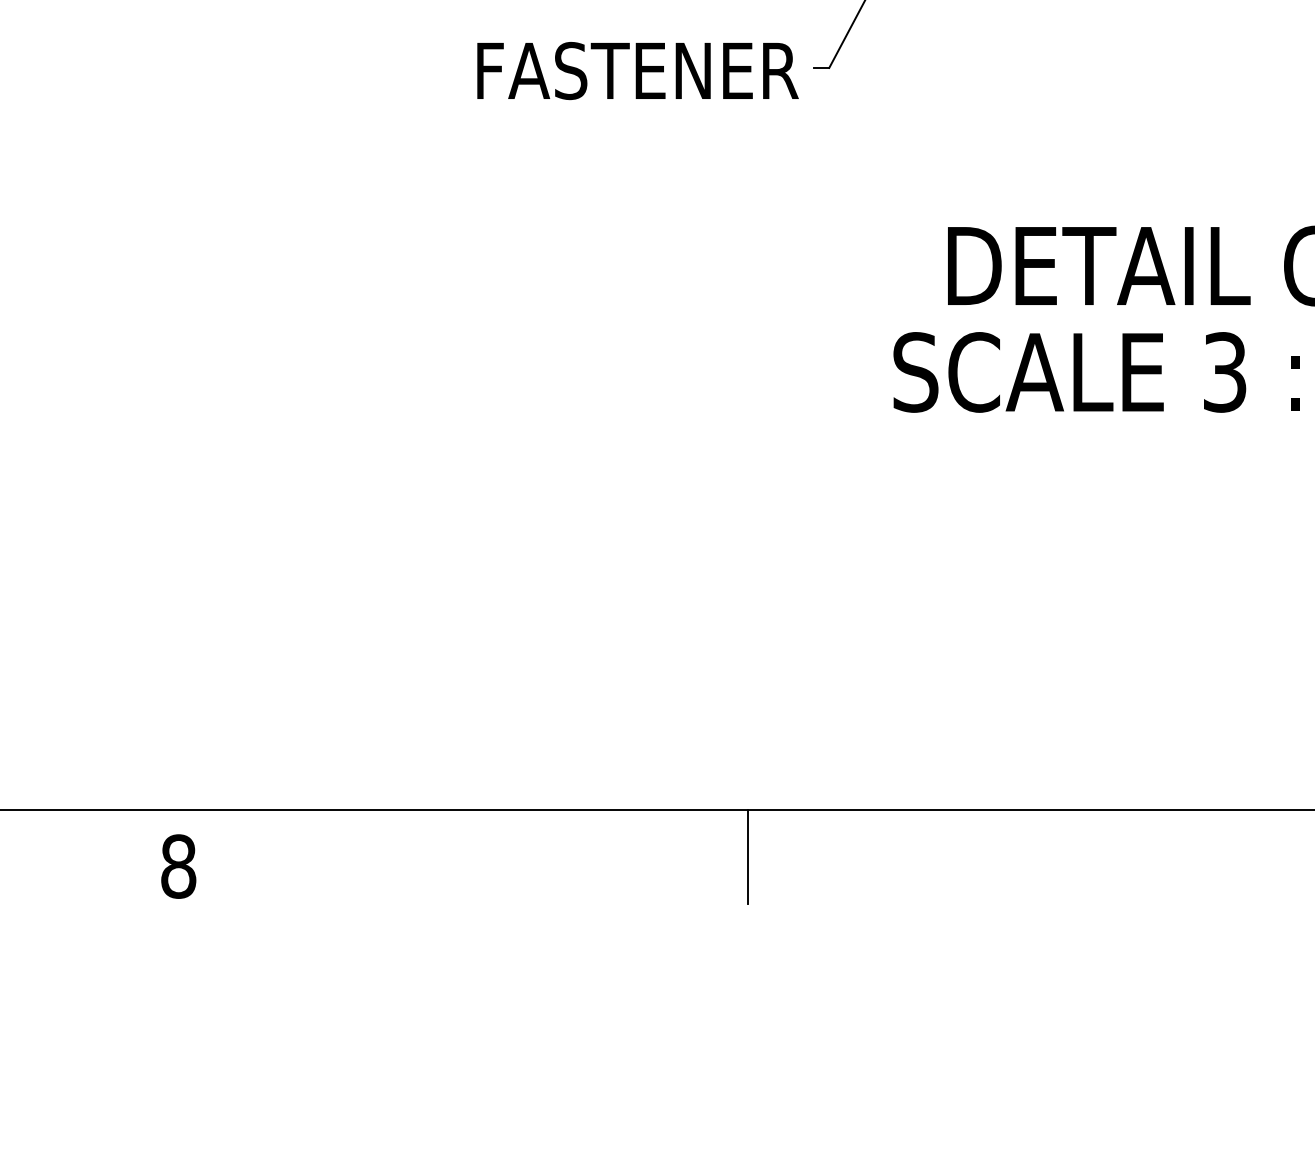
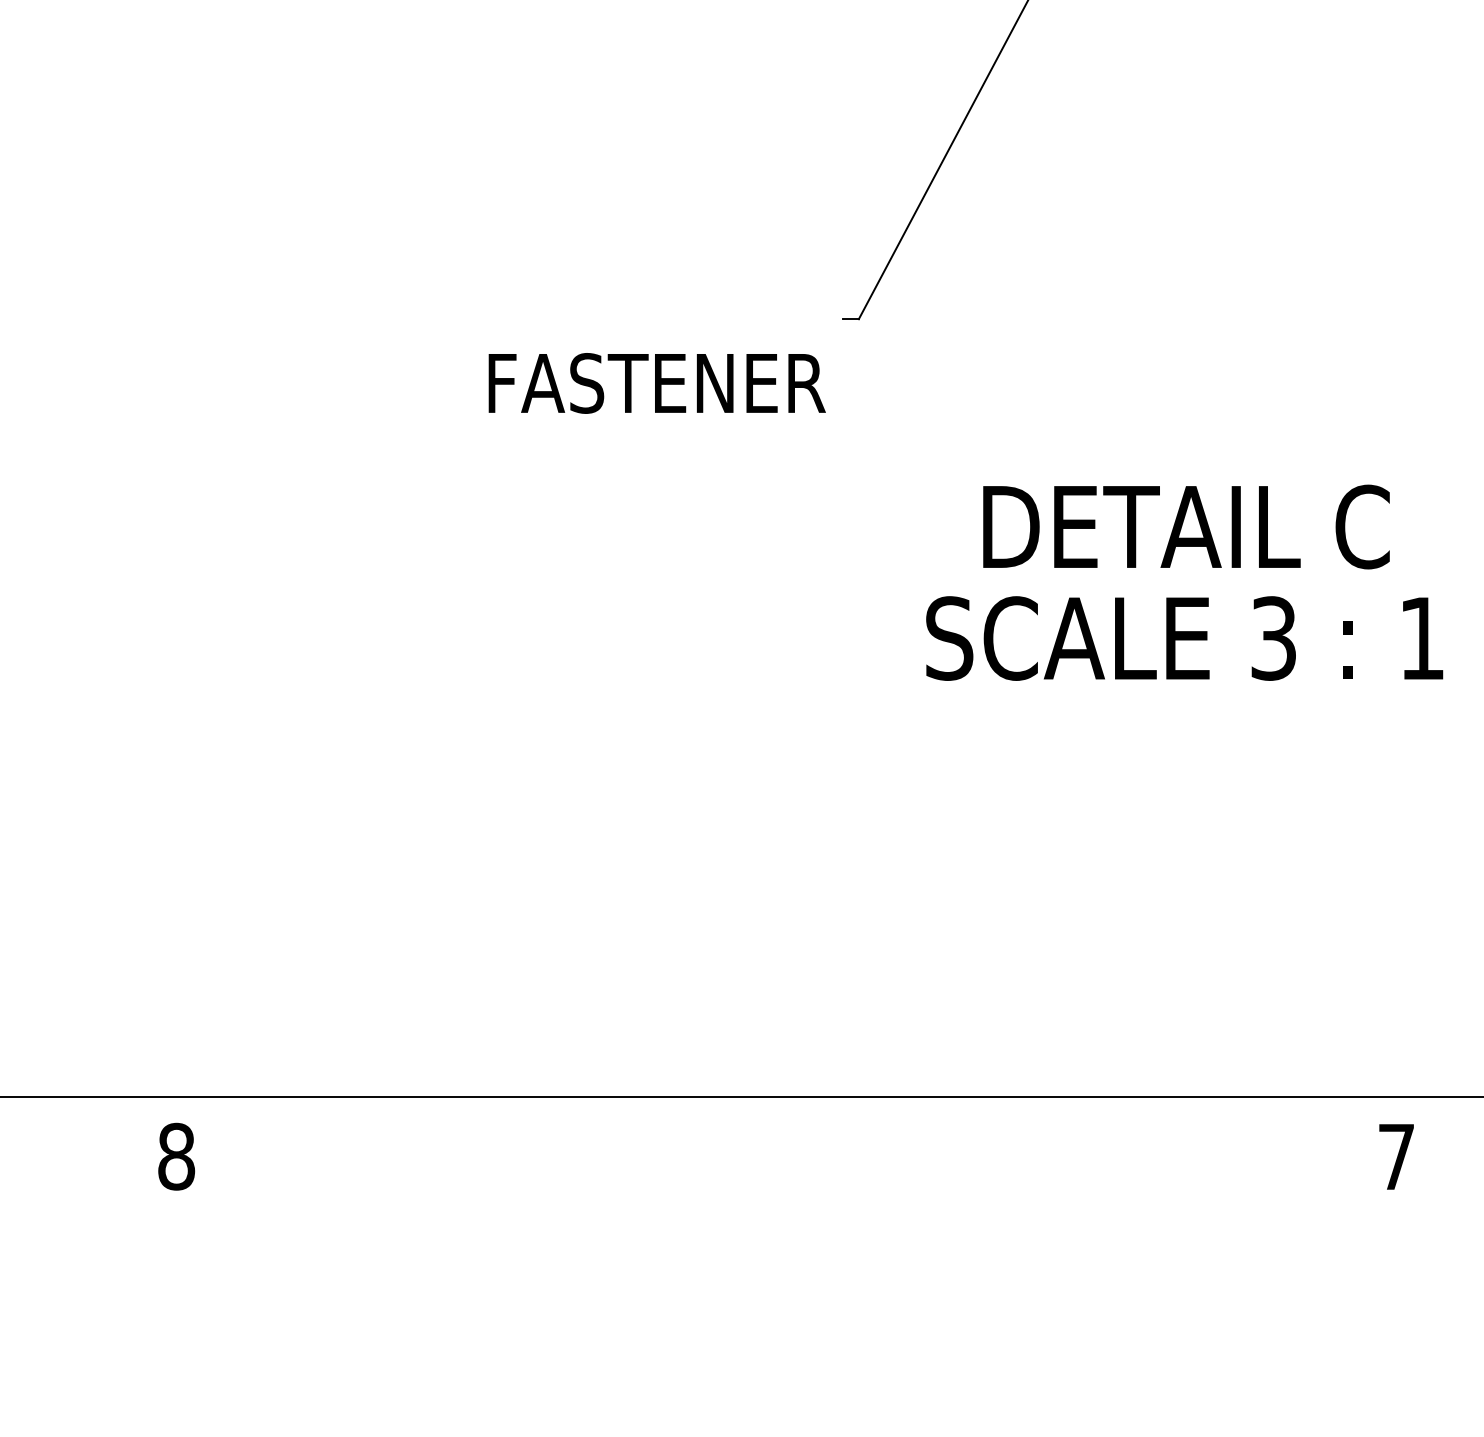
text: (637, 71) -> (656, 383), moved
line: (747, 856) -> (773, 1146), removed

